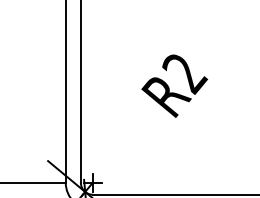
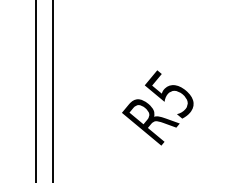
text: (184, 73) -> (171, 94), R2 -> R5

